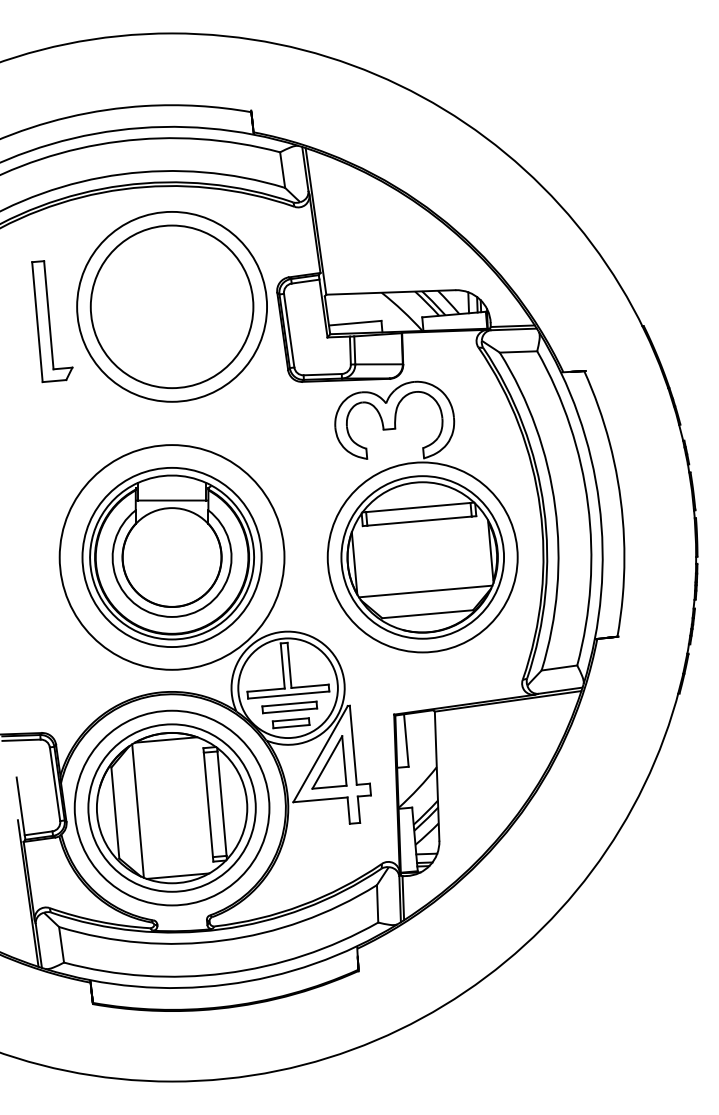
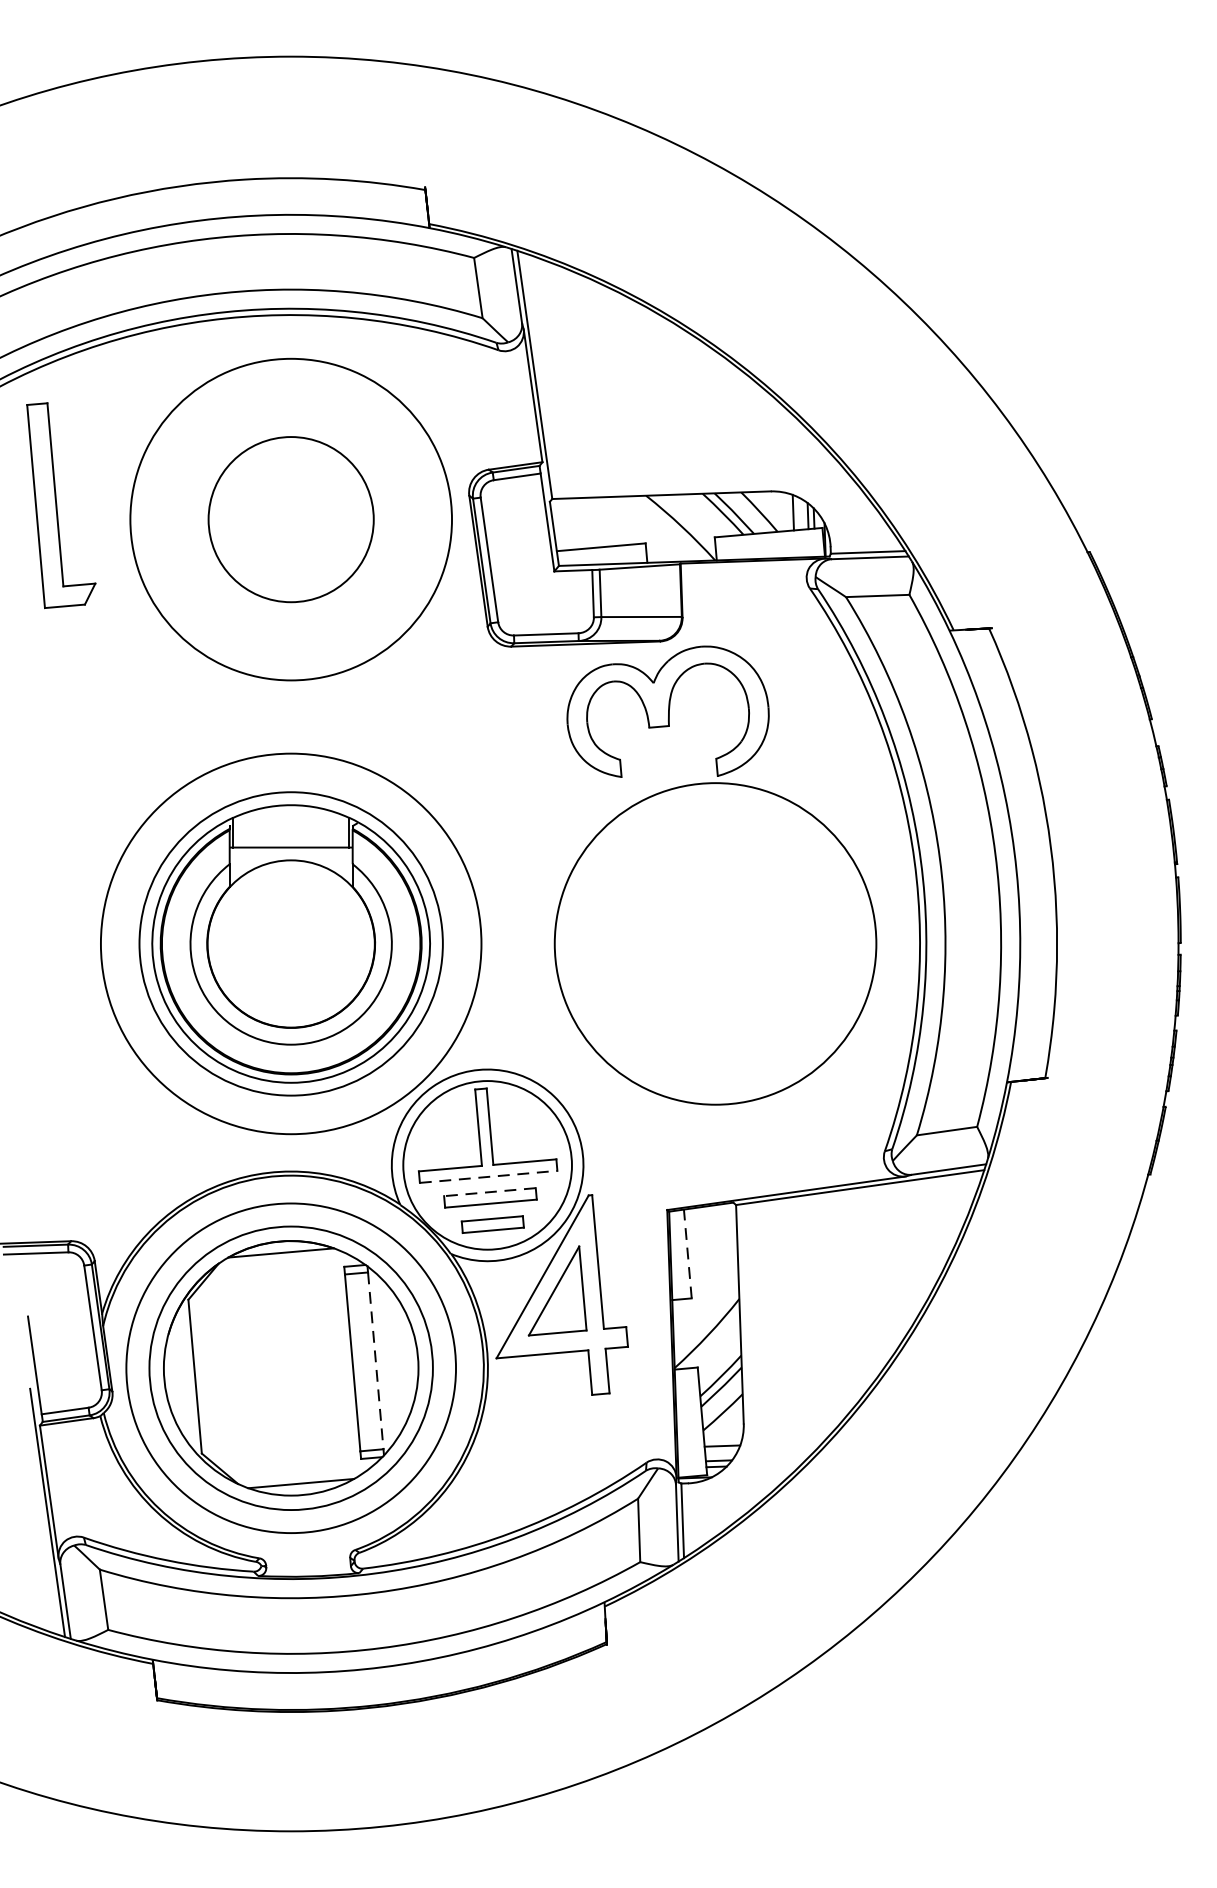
circle: (171, 306) -> (290, 519), size x0.6
part: (52, 321) -> (61, 505), moved
part: (422, 557) -> (715, 944), removed
line: (288, 695) -> (488, 1177), solid -> dashed
line: (289, 704) -> (489, 1192), solid -> dashed
line: (406, 740) -> (688, 1253), solid -> dashed
line: (222, 804) -> (376, 1362), solid -> dashed
line: (137, 810) -> (232, 1372), removed

